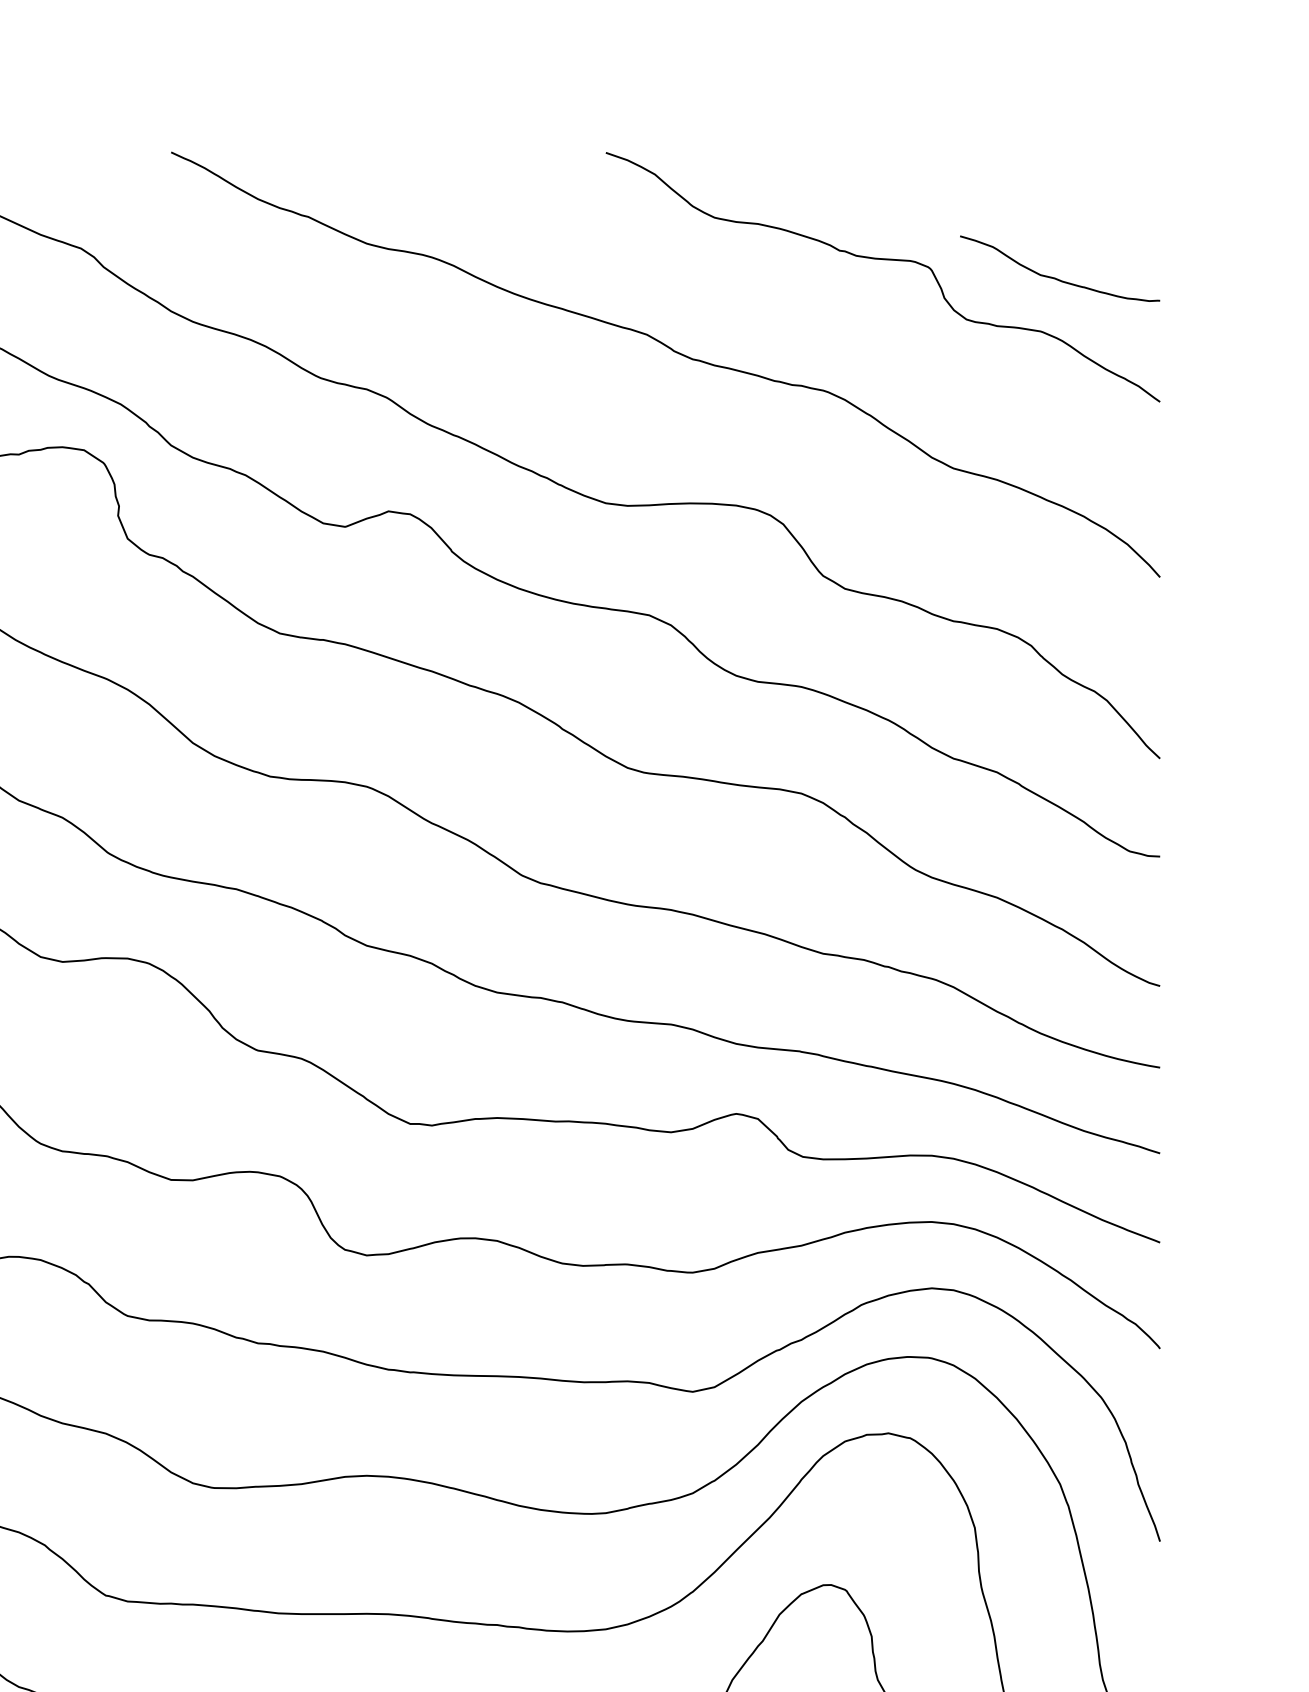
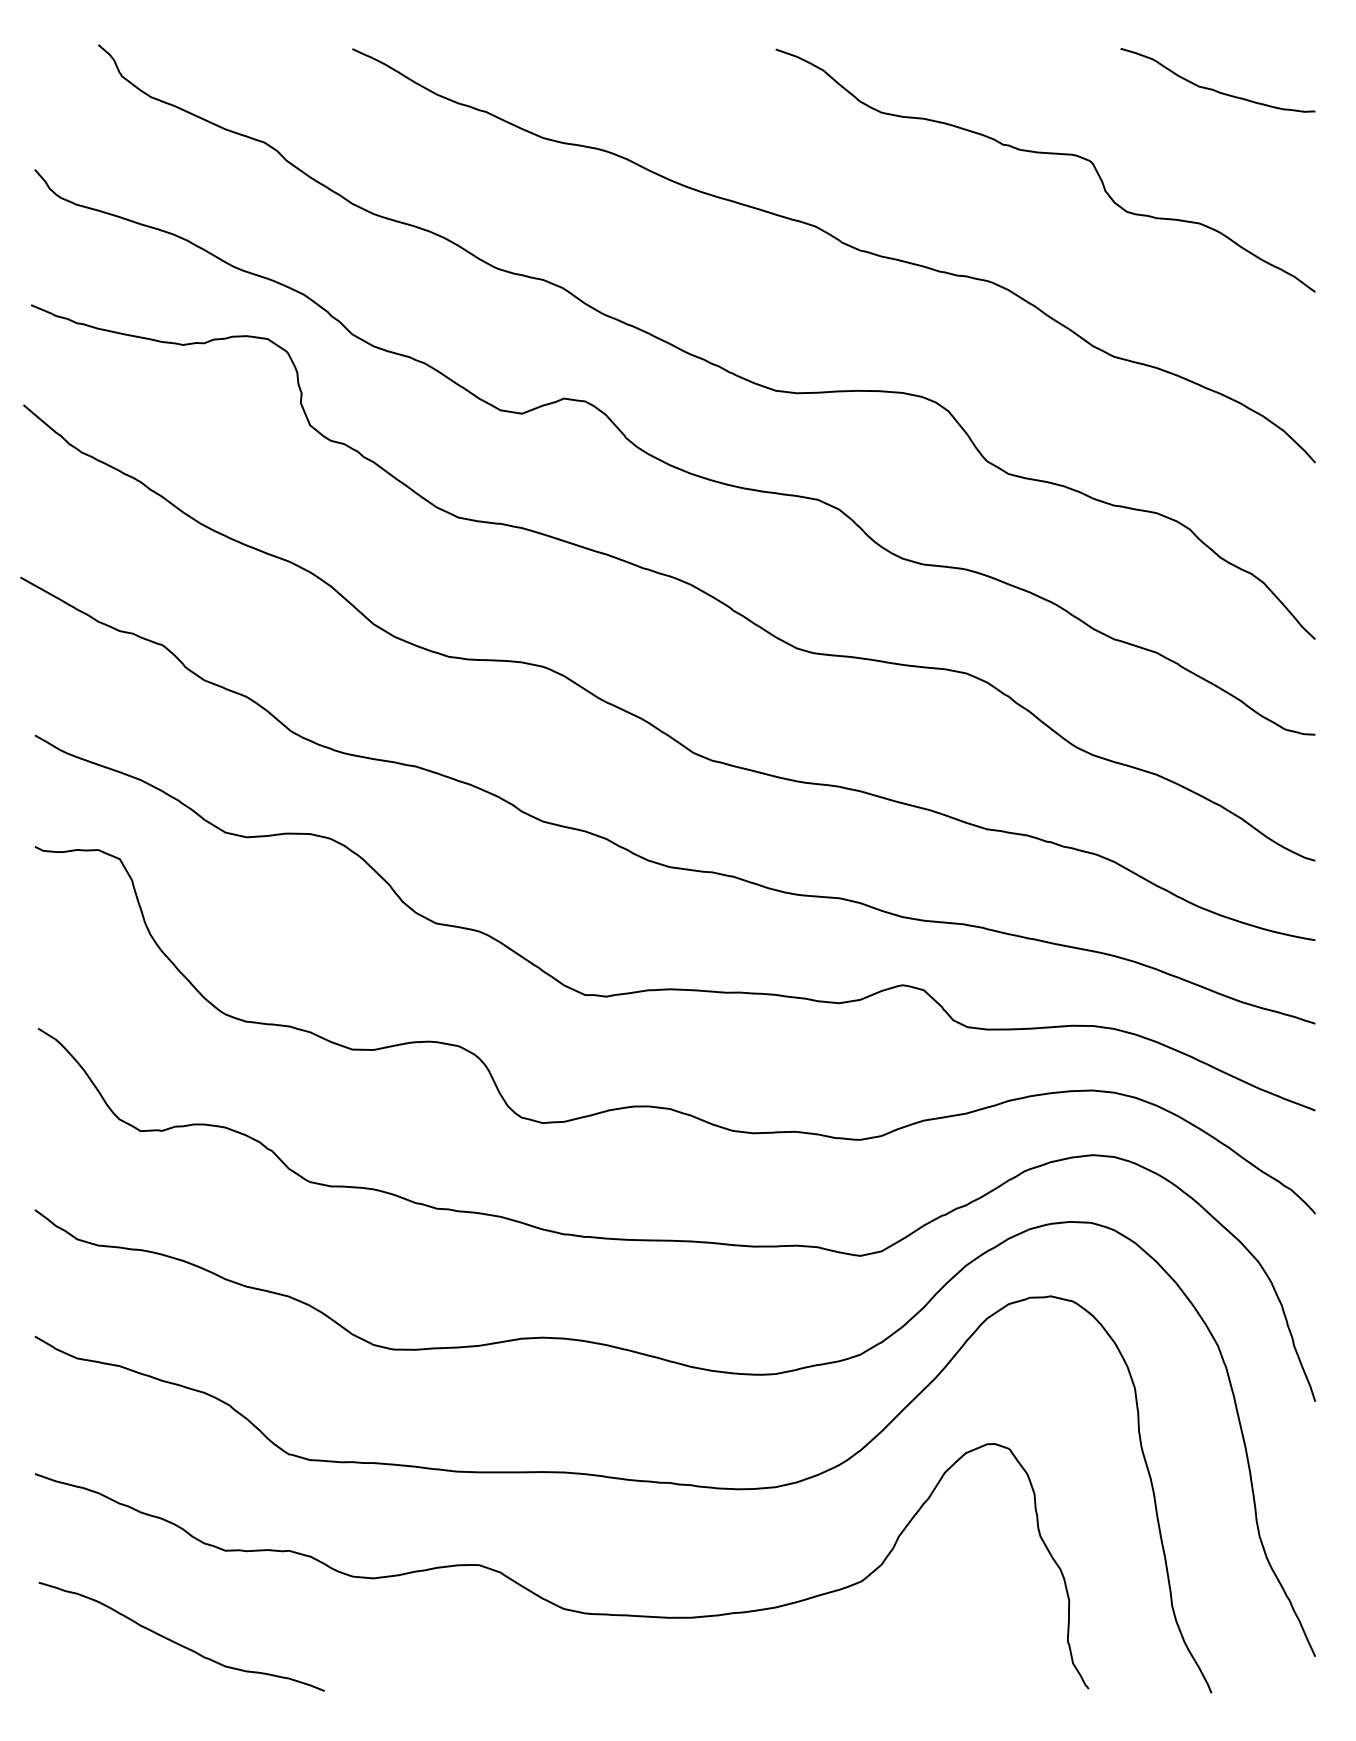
curve: (1057, 278) -> (1215, 89), moved

